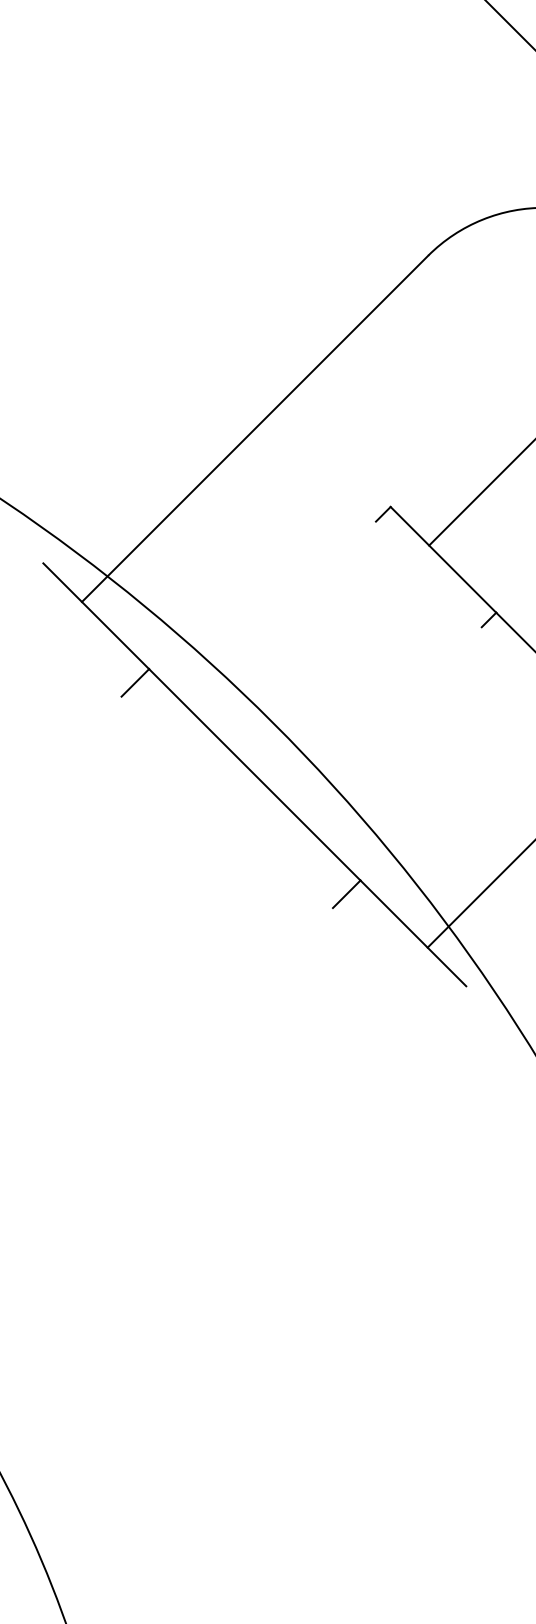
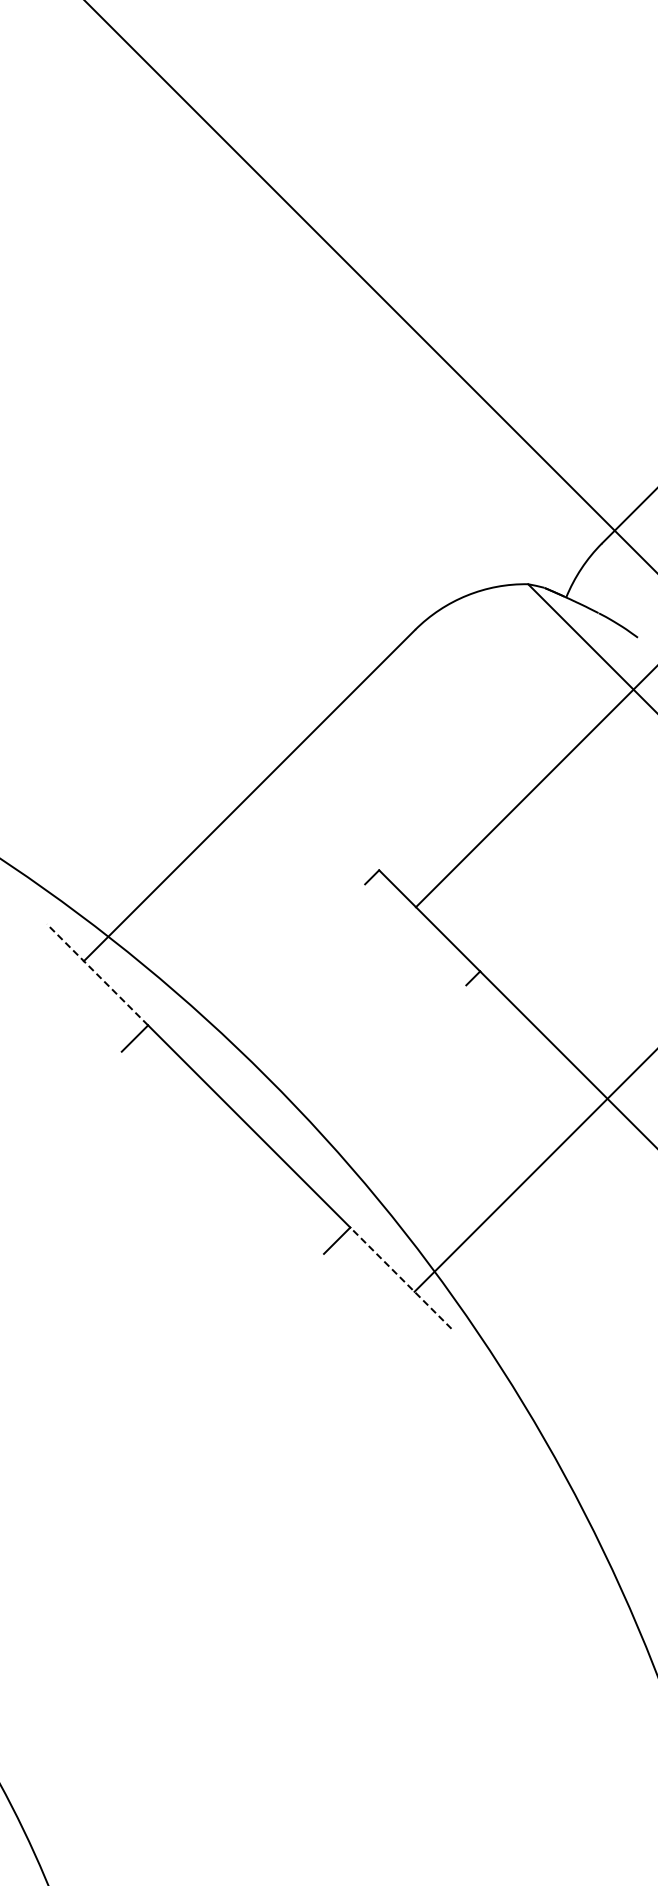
line: (96, 615) -> (97, 974), solid -> dashed
line: (412, 933) -> (400, 1278), solid -> dashed

